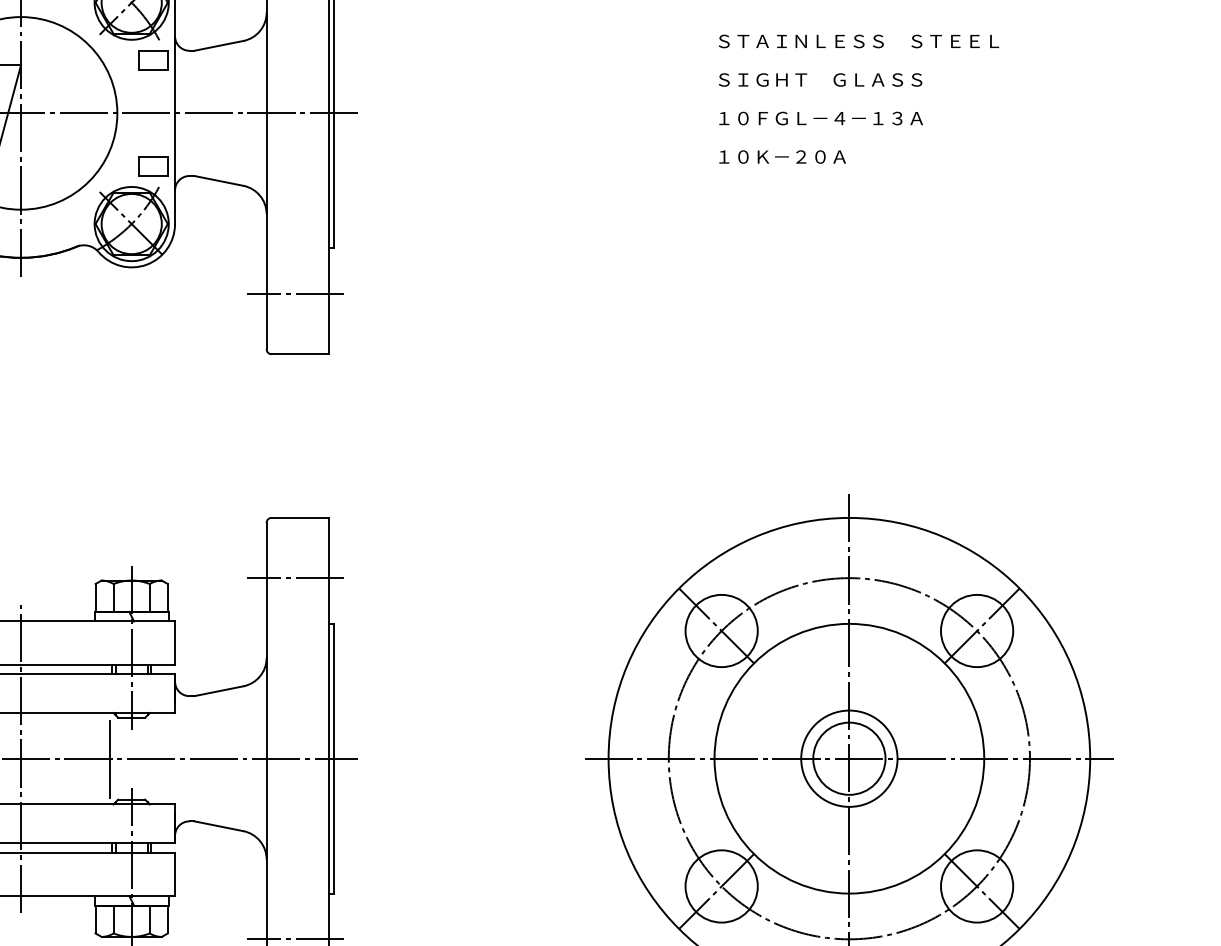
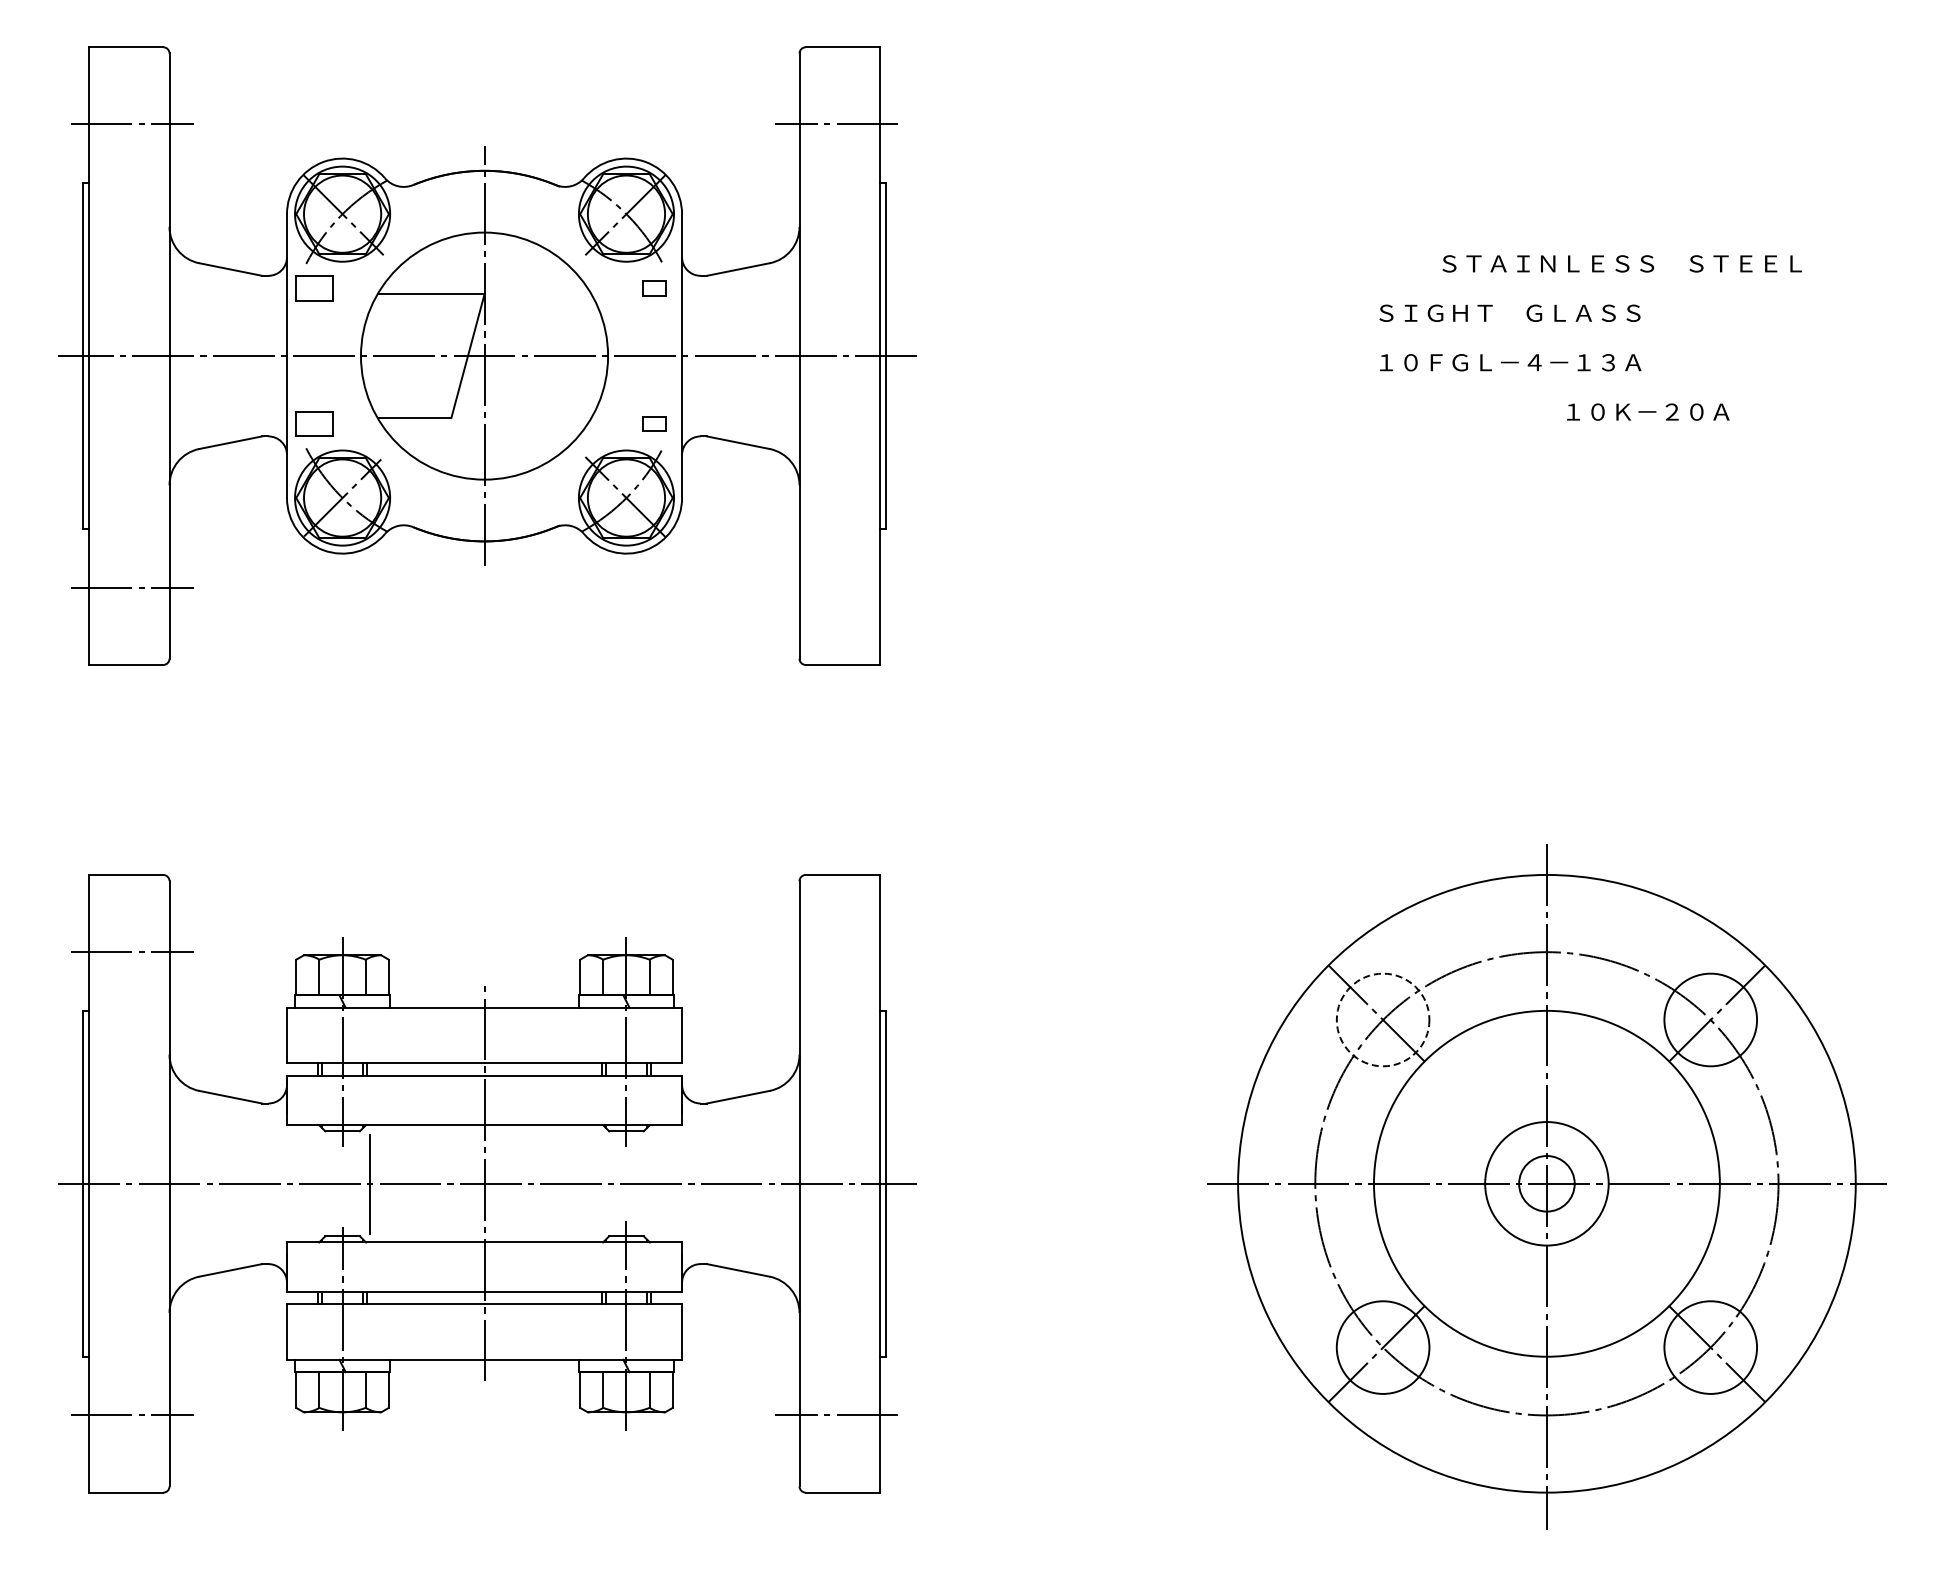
text: (858, 41) -> (1621, 263), moved
part: (153, 60) -> (654, 288), size x0.6
text: (782, 156) -> (1648, 411), moved
part: (153, 165) -> (654, 423), size x0.6
line: (295, 293) -> (836, 587), removed
line: (295, 578) -> (836, 952), removed
circle: (721, 630) -> (1382, 1019), solid -> dashed
circle: (849, 758) -> (1546, 1183), size x0.6
line: (109, 759) -> (598, 1184), removed

